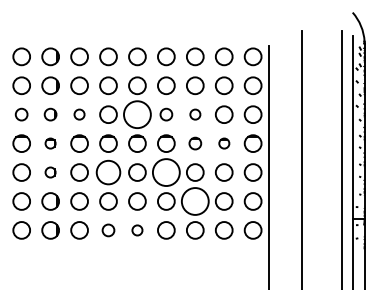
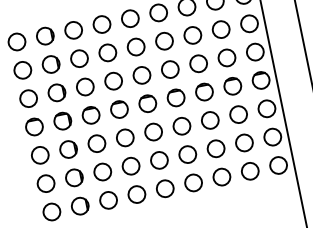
circle: (21, 114) -> (28, 98), size x1.43
circle: (50, 114) -> (56, 92), size x1.43
circle: (79, 114) -> (85, 86), size x1.67
circle: (137, 114) -> (142, 75), size x0.62
circle: (166, 114) -> (170, 69), size x1.43
circle: (195, 114) -> (198, 63), size x1.67
circle: (50, 143) -> (62, 121), size x1.67
circle: (195, 143) -> (204, 91), size x1.43
circle: (224, 143) -> (233, 86), size x1.67
circle: (50, 172) -> (68, 149), size x1.67
circle: (108, 172) -> (125, 137), size x0.71
circle: (165, 172) -> (181, 126), size x0.62
circle: (194, 201) -> (215, 148), size x0.62
circle: (108, 230) -> (136, 194), size x1.43
circle: (137, 230) -> (165, 188), size x1.67

